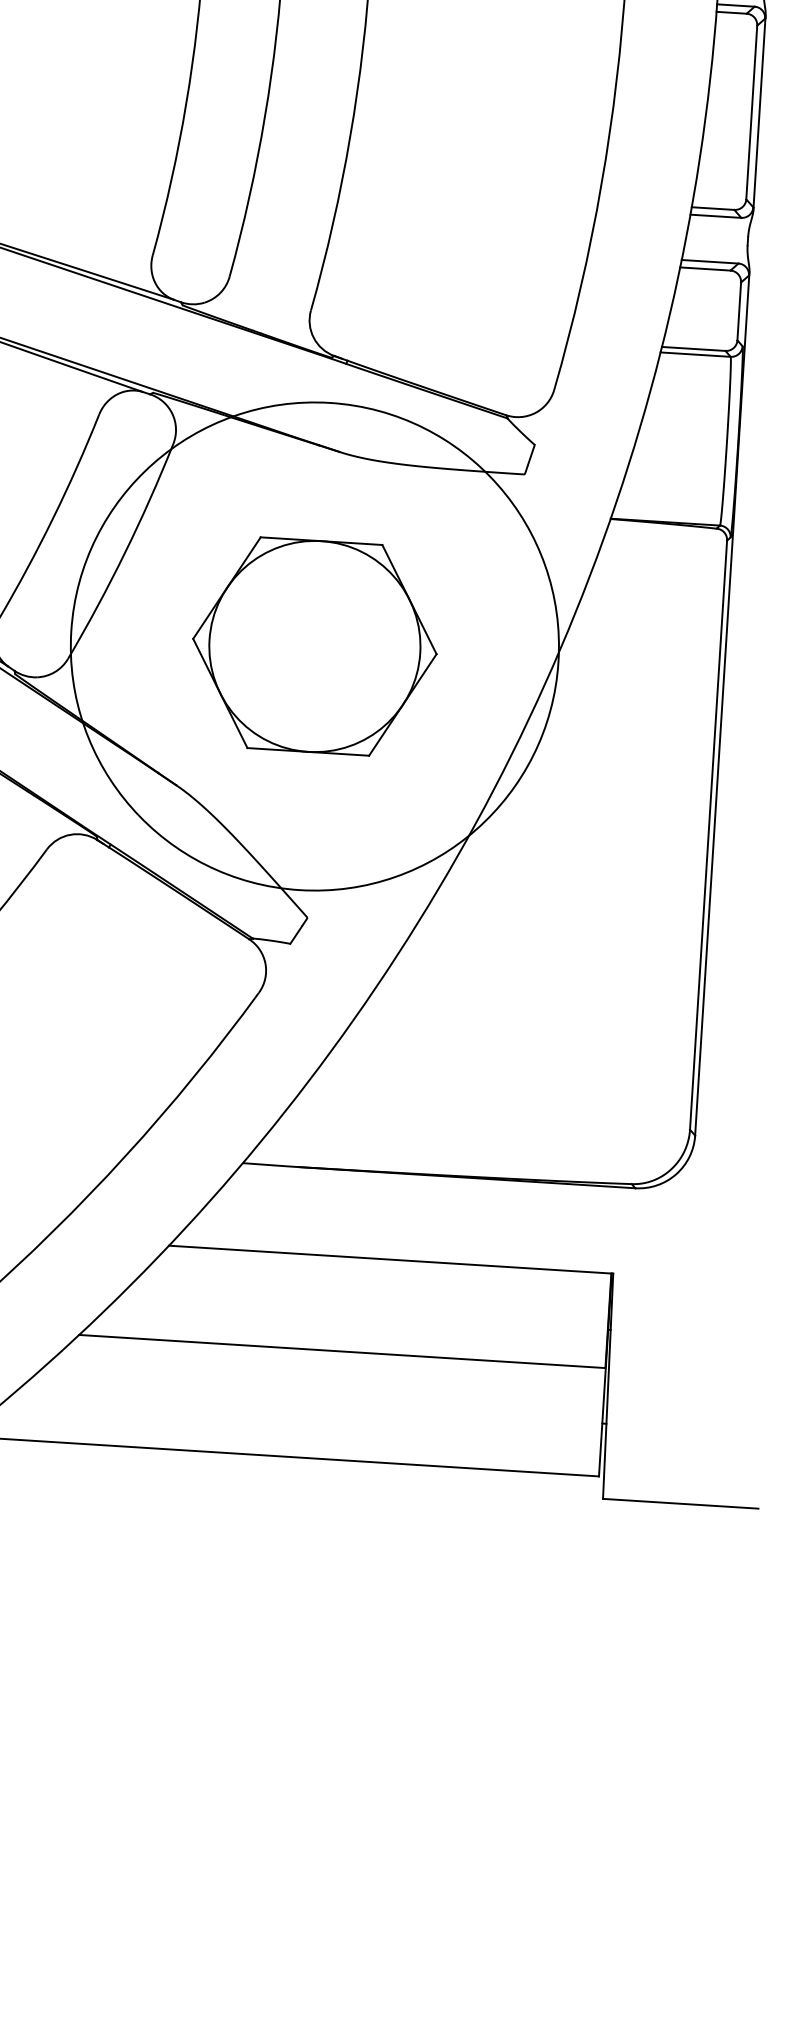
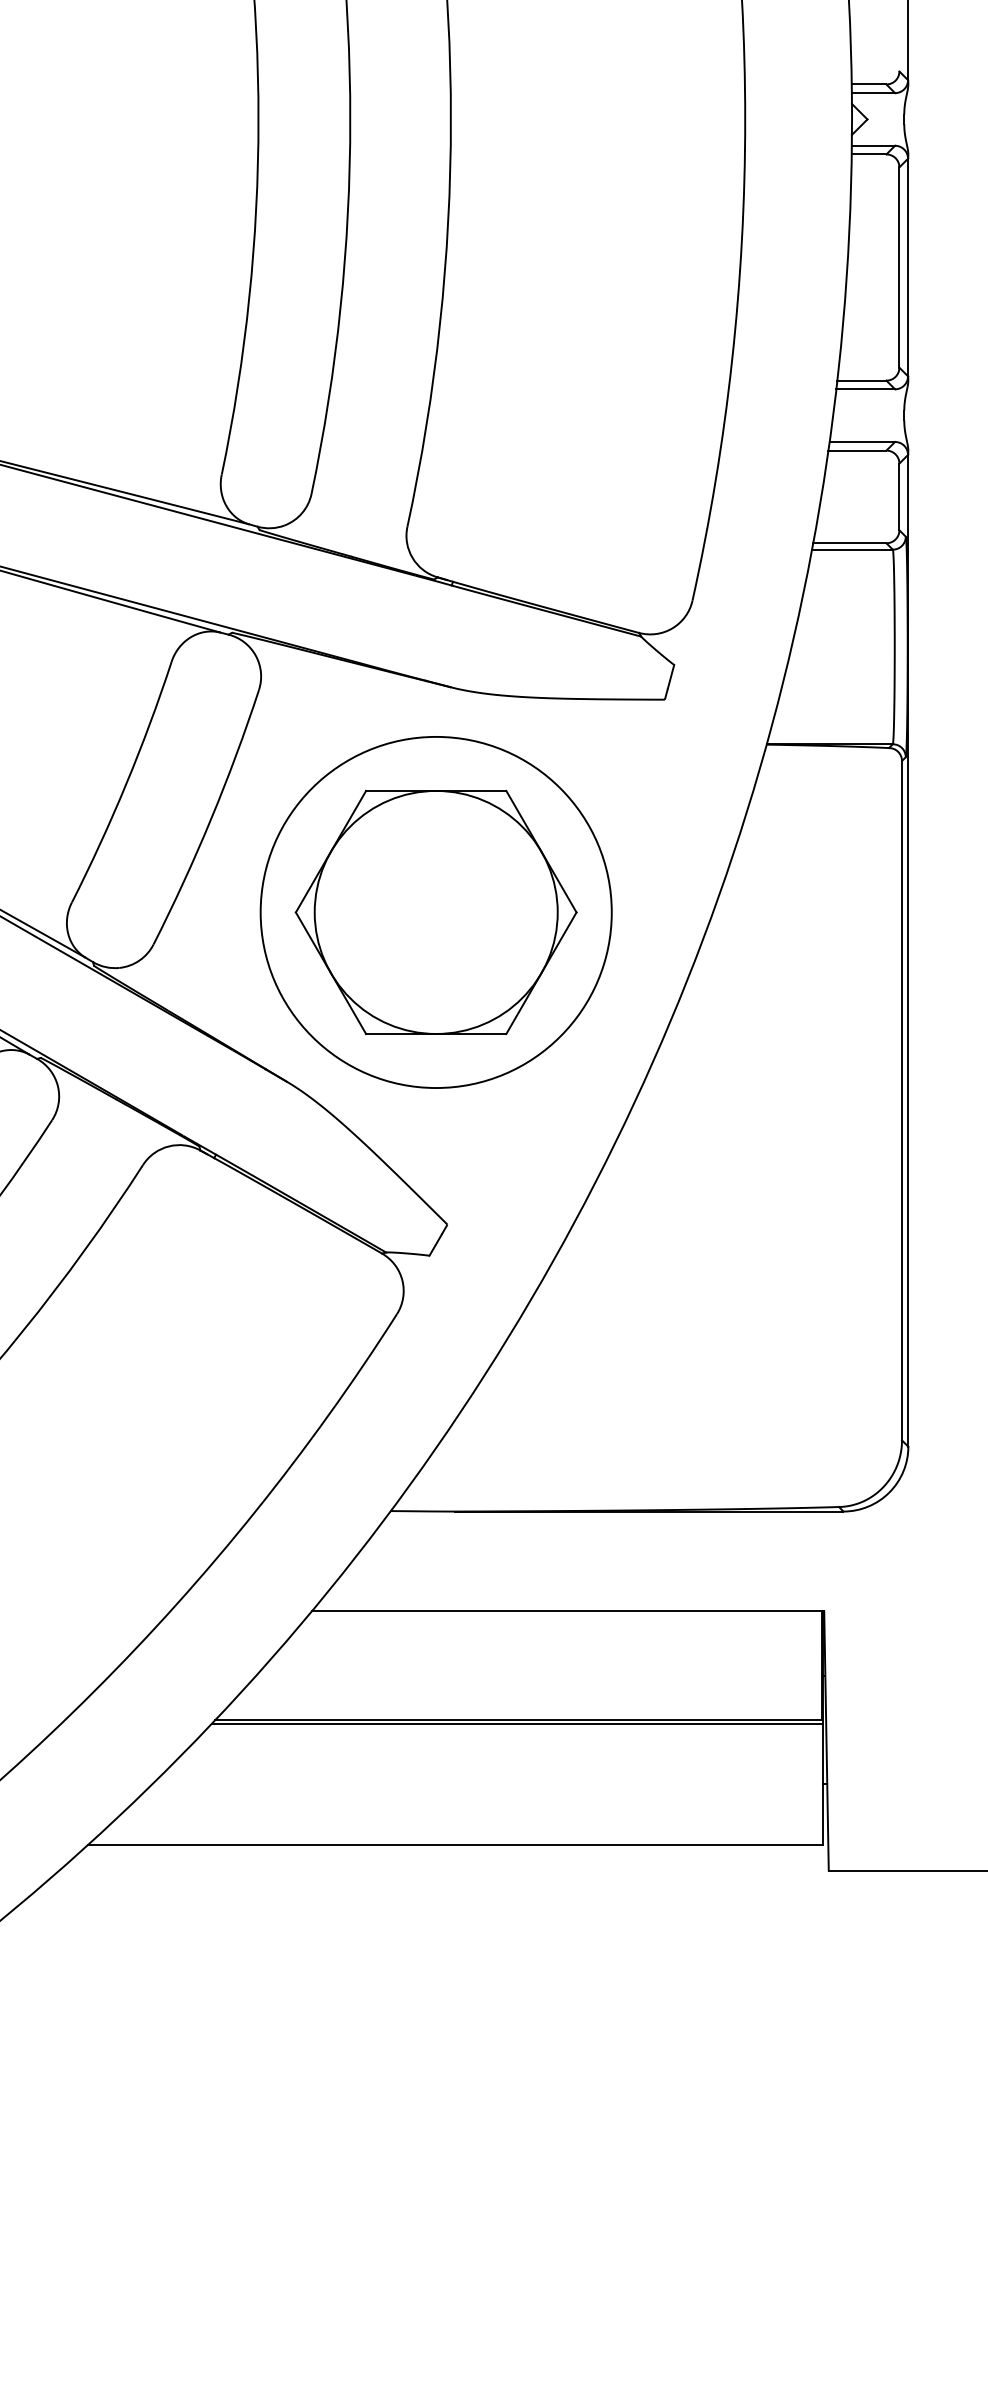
circle: (314, 646) -> (435, 912), size x0.62
line: (340, 1355) -> (516, 1724), added

